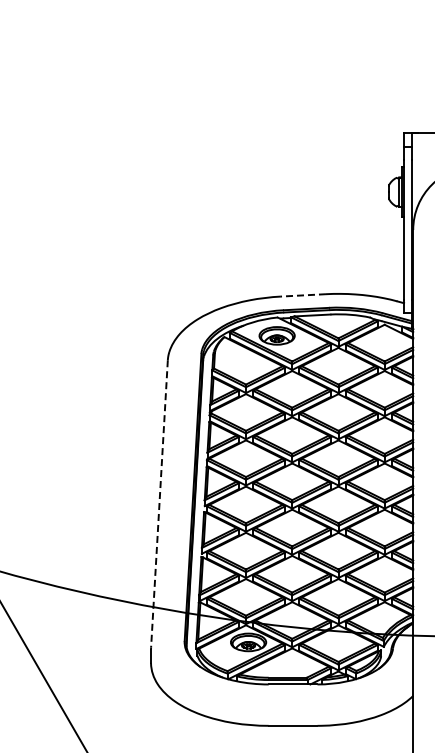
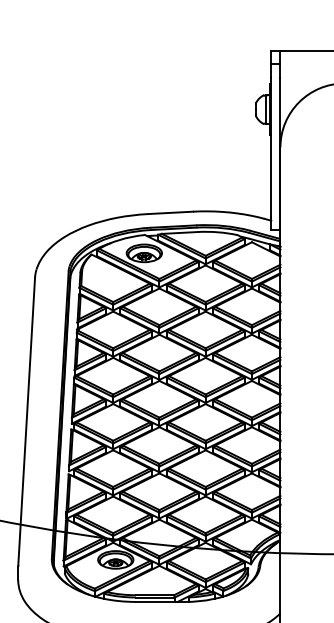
line: (303, 295) -> (170, 212), dashed -> solid
line: (159, 503) -> (26, 420), dashed -> solid

